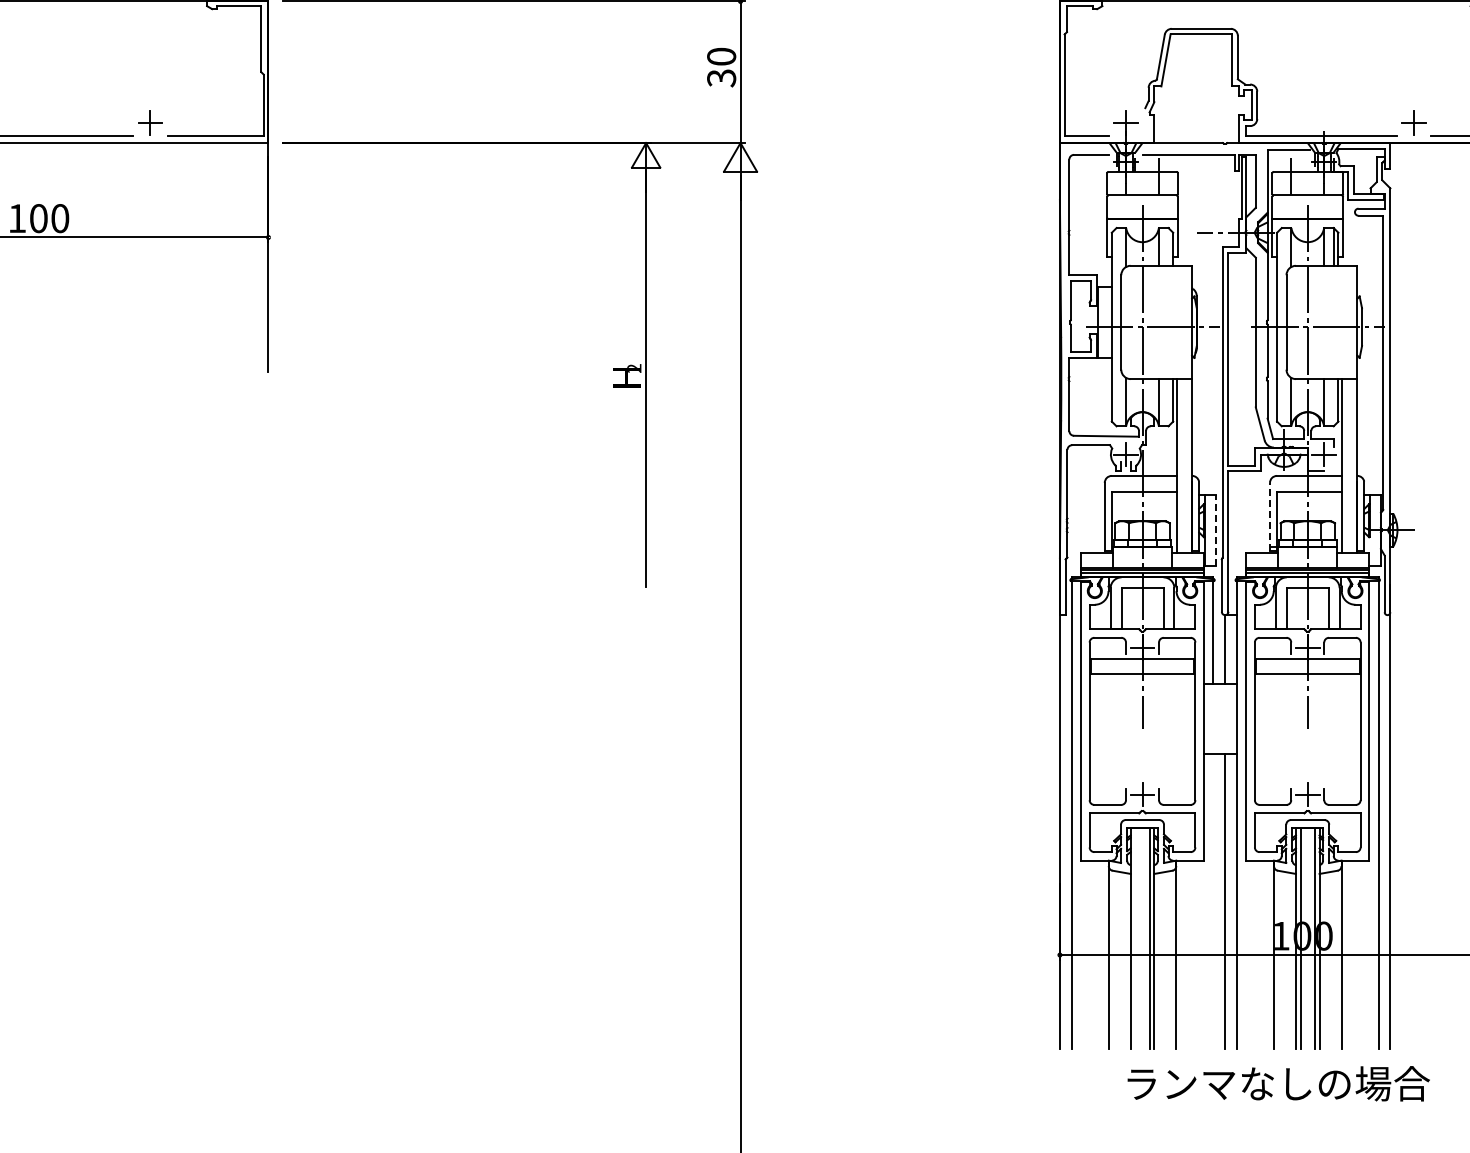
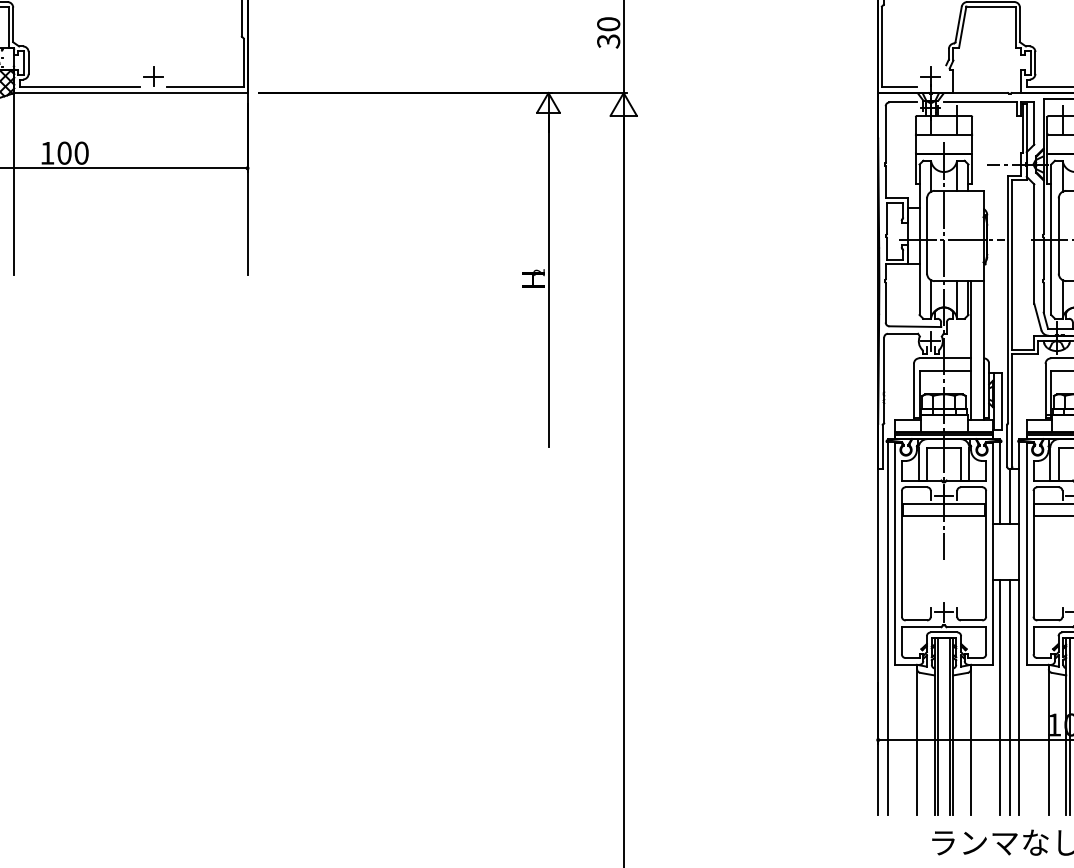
line: (1269, 516) -> (1045, 390), dashed -> solid
line: (1215, 529) -> (1002, 400), dashed -> solid
line: (1213, 901) -> (1000, 697), added
line: (1135, 938) -> (938, 726), added

